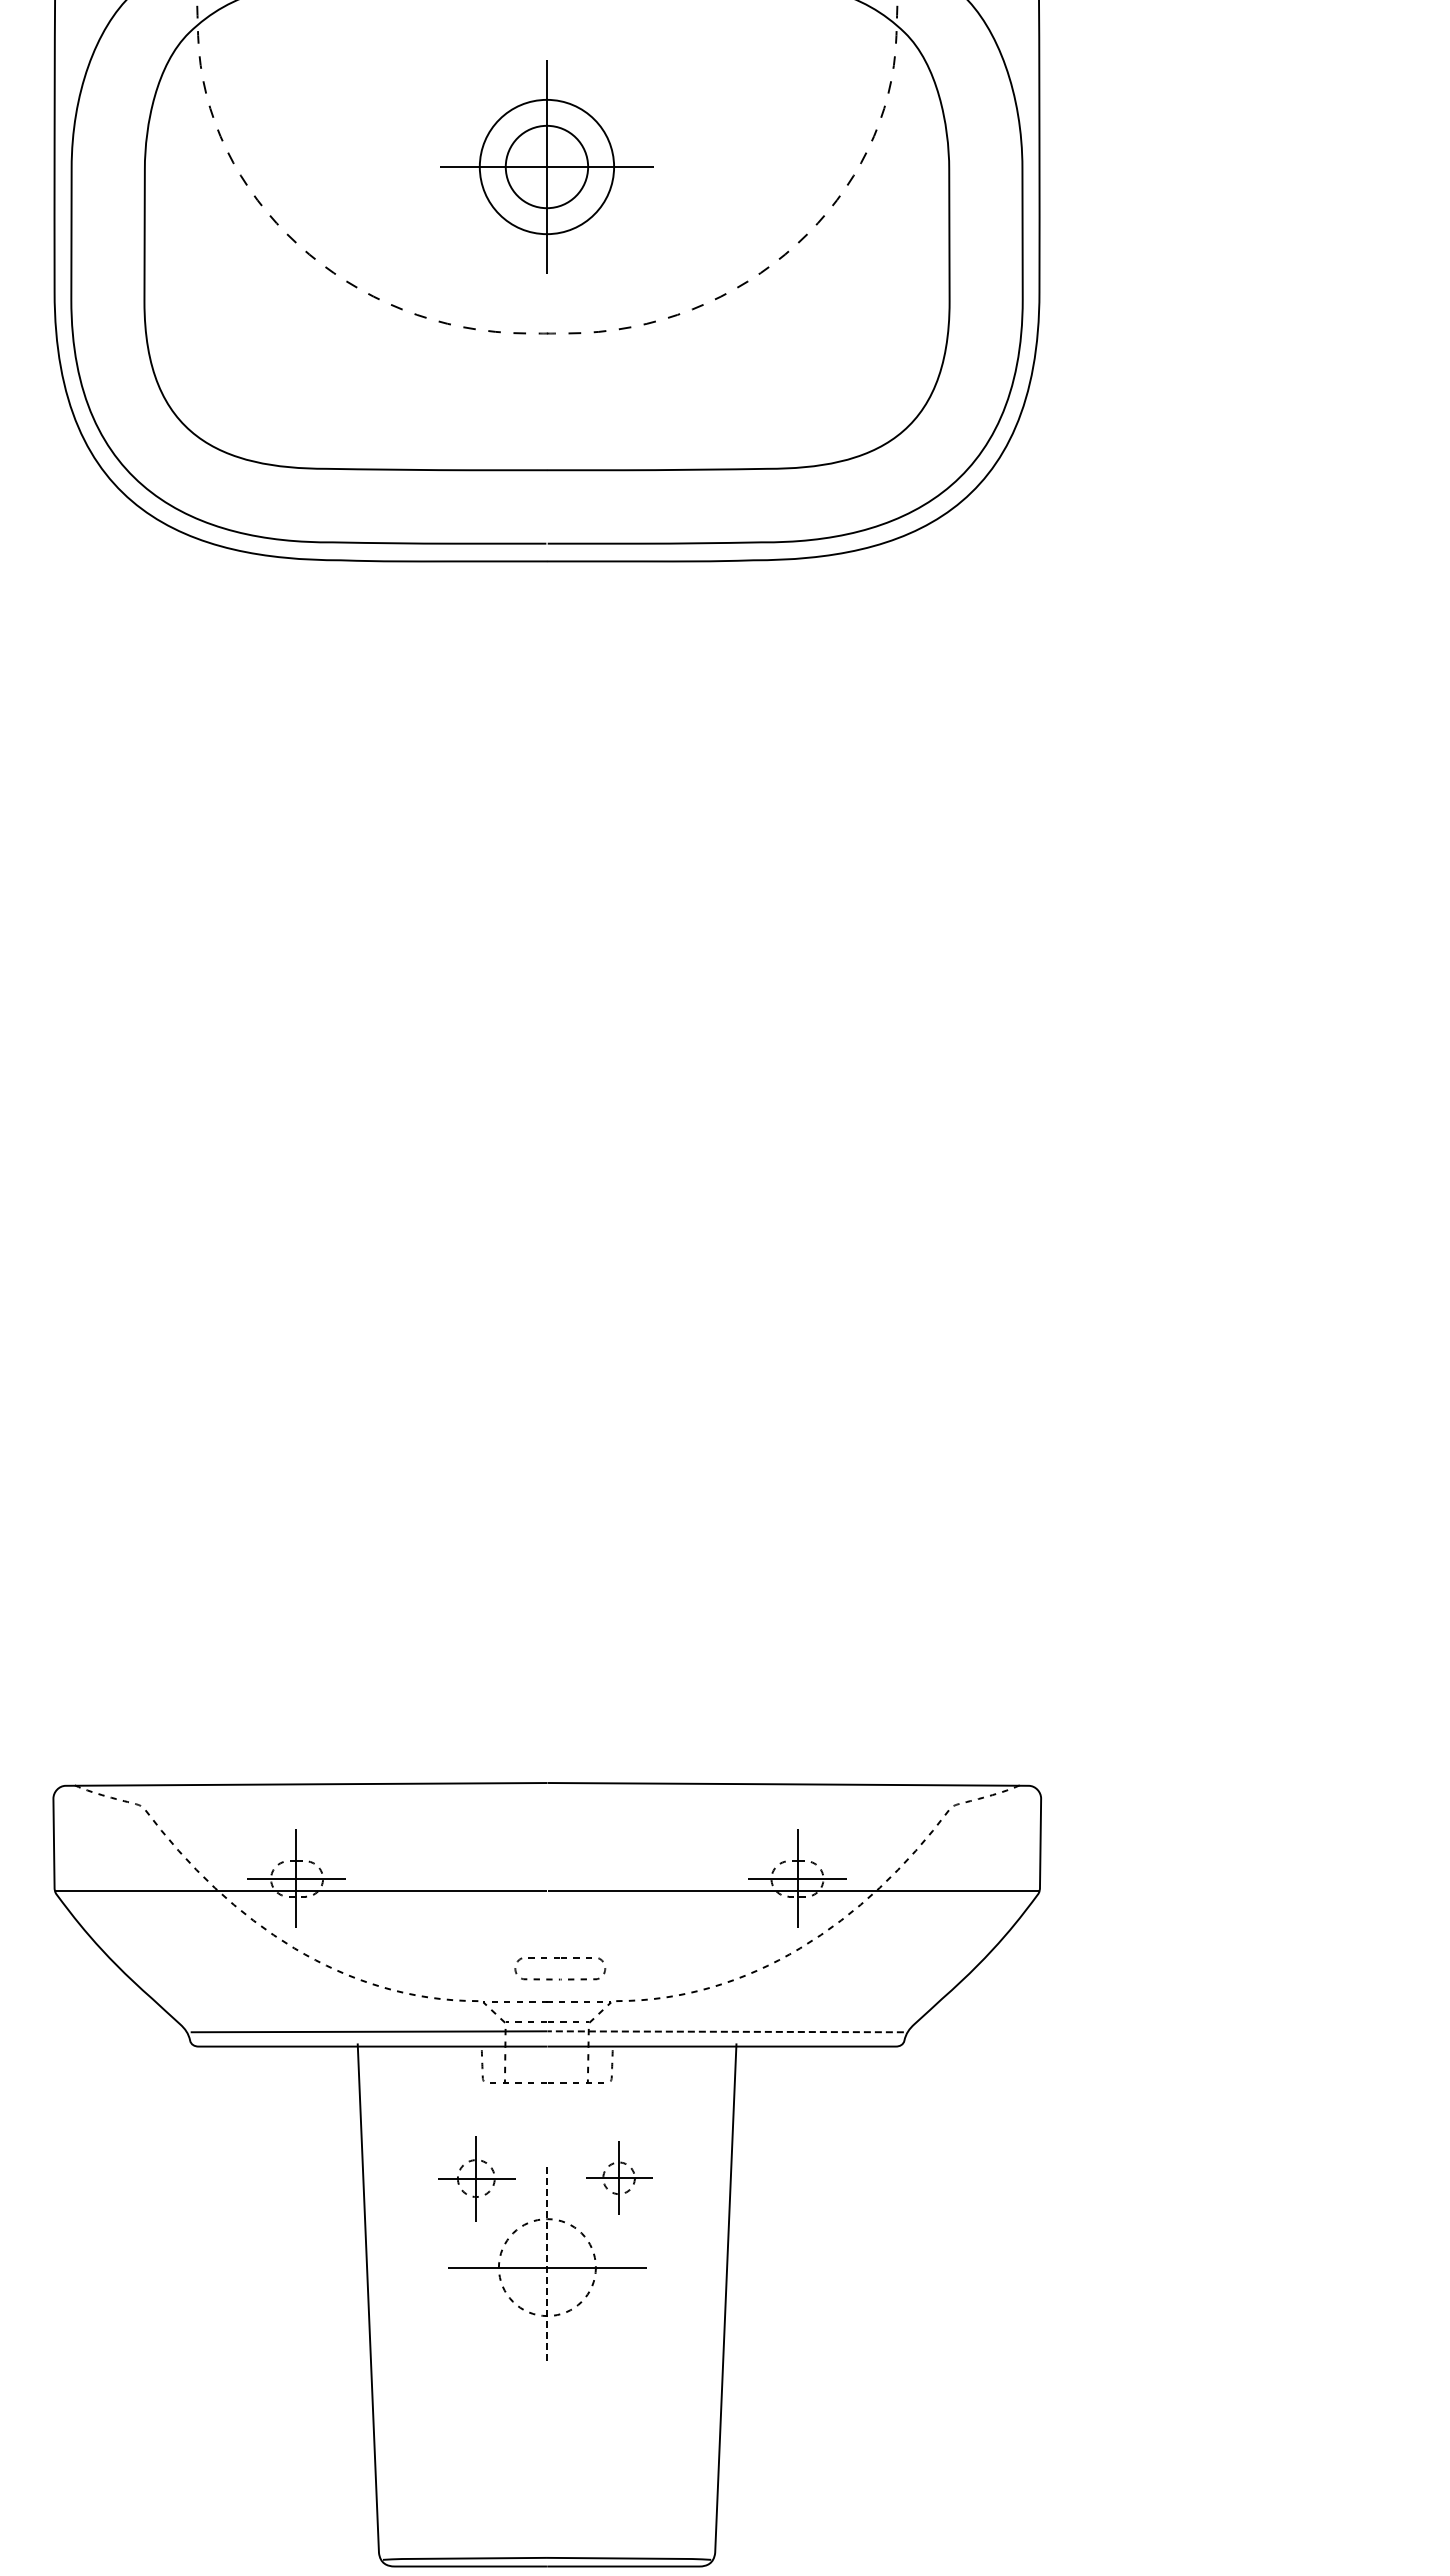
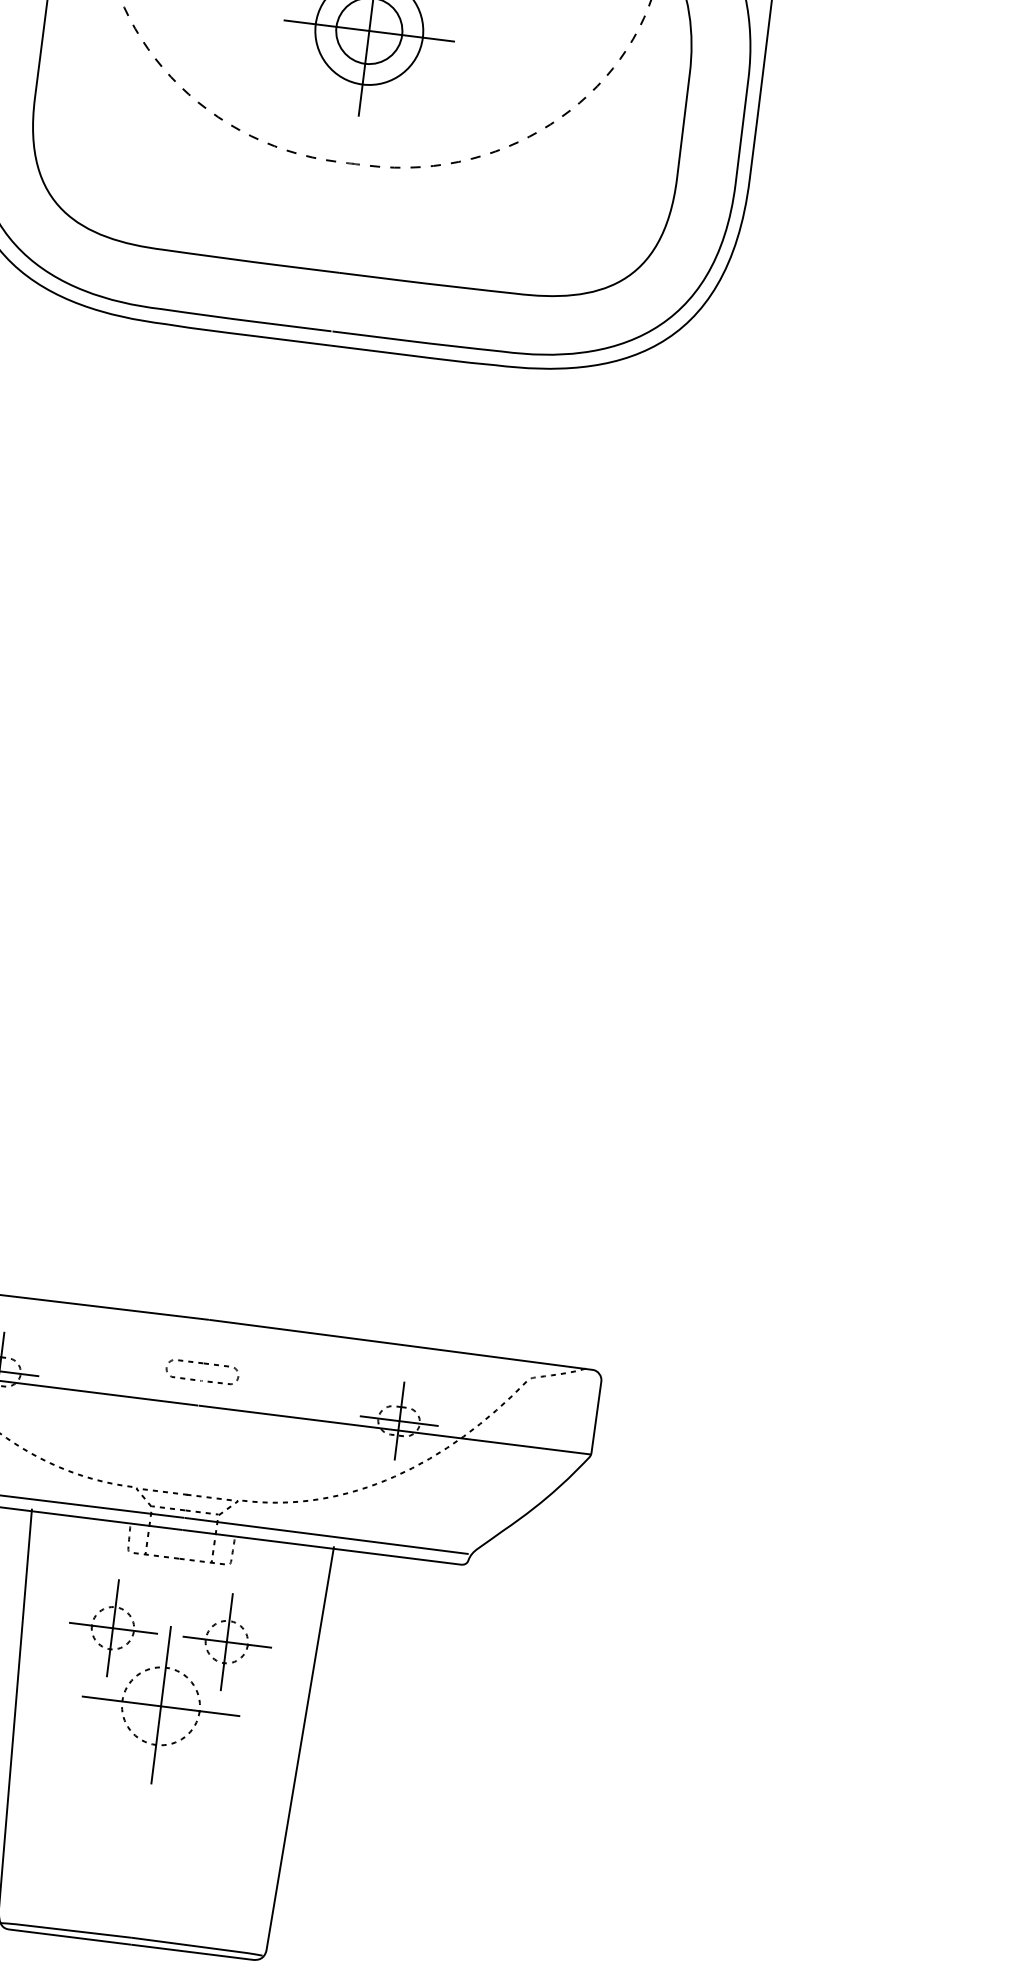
part: (560, 1978) -> (201, 1380), moved
line: (725, 2031) -> (326, 1535), dashed -> solid
part: (476, 2178) -> (113, 1628), size x1.43
part: (619, 2178) -> (227, 1642), size x1.67
line: (547, 2266) -> (161, 1705), dashed -> solid

